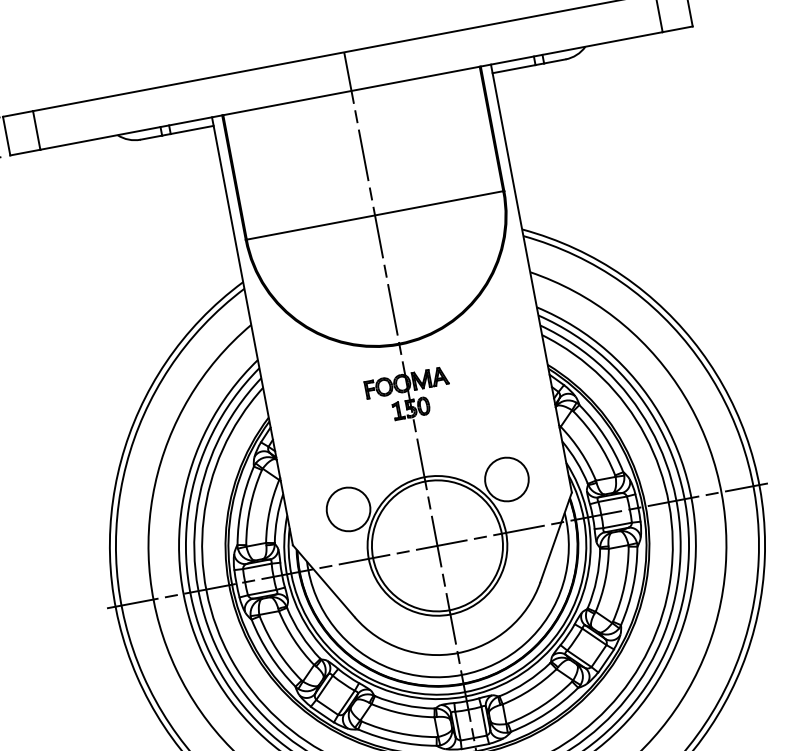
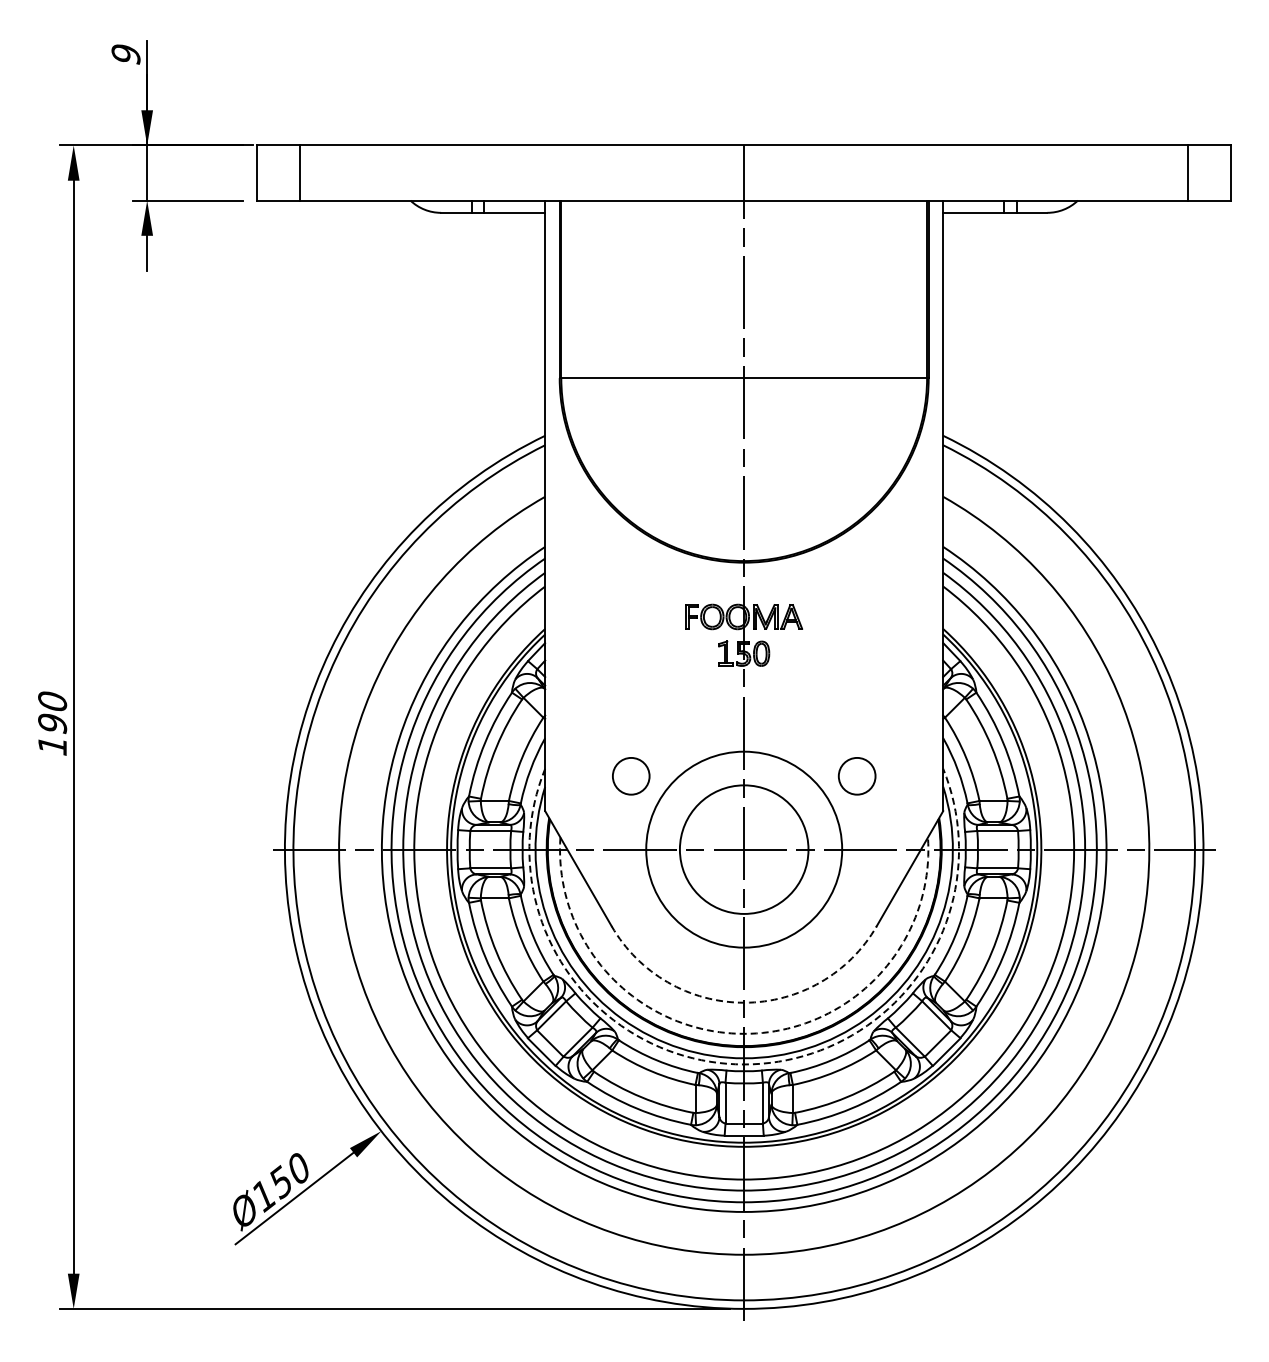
circle: (506, 479) -> (856, 775), size x0.6
circle: (347, 508) -> (630, 775), size x0.6
circle: (437, 545) -> (744, 849), size x0.7
arc: (457, 652) -> (744, 1002), solid -> dashed
arc: (462, 674) -> (744, 1033), solid -> dashed
arc: (466, 696) -> (744, 1064), solid -> dashed

